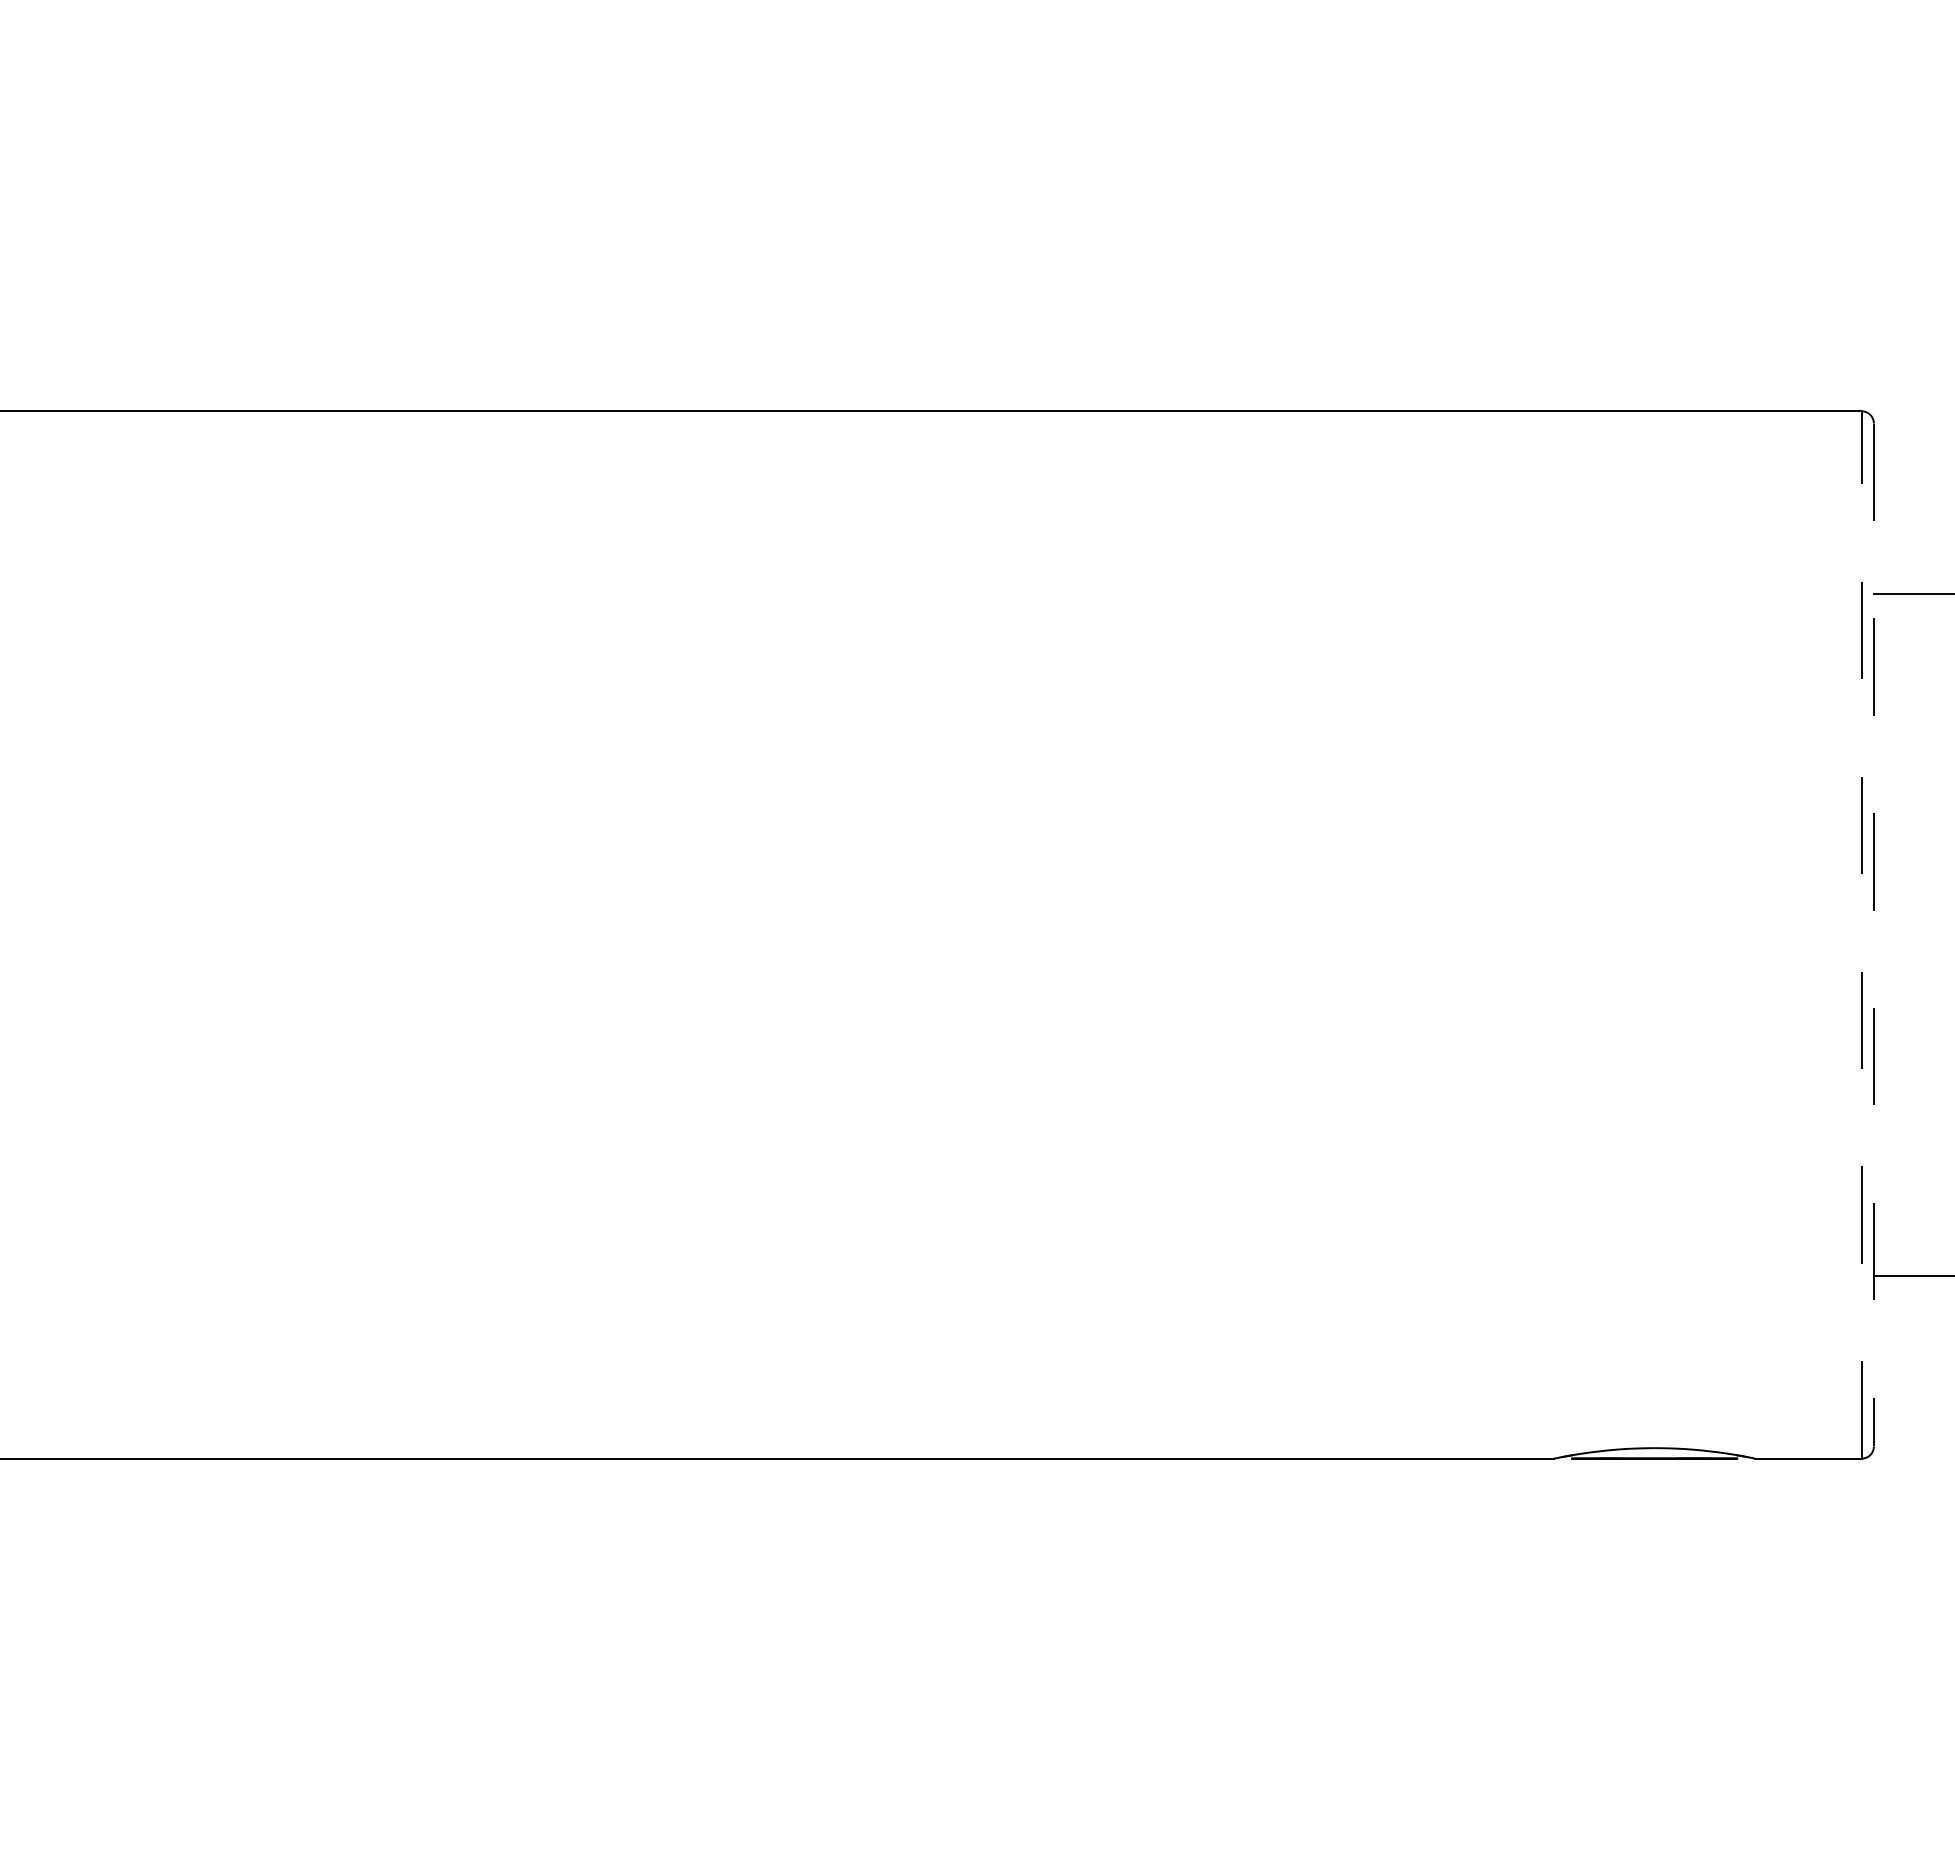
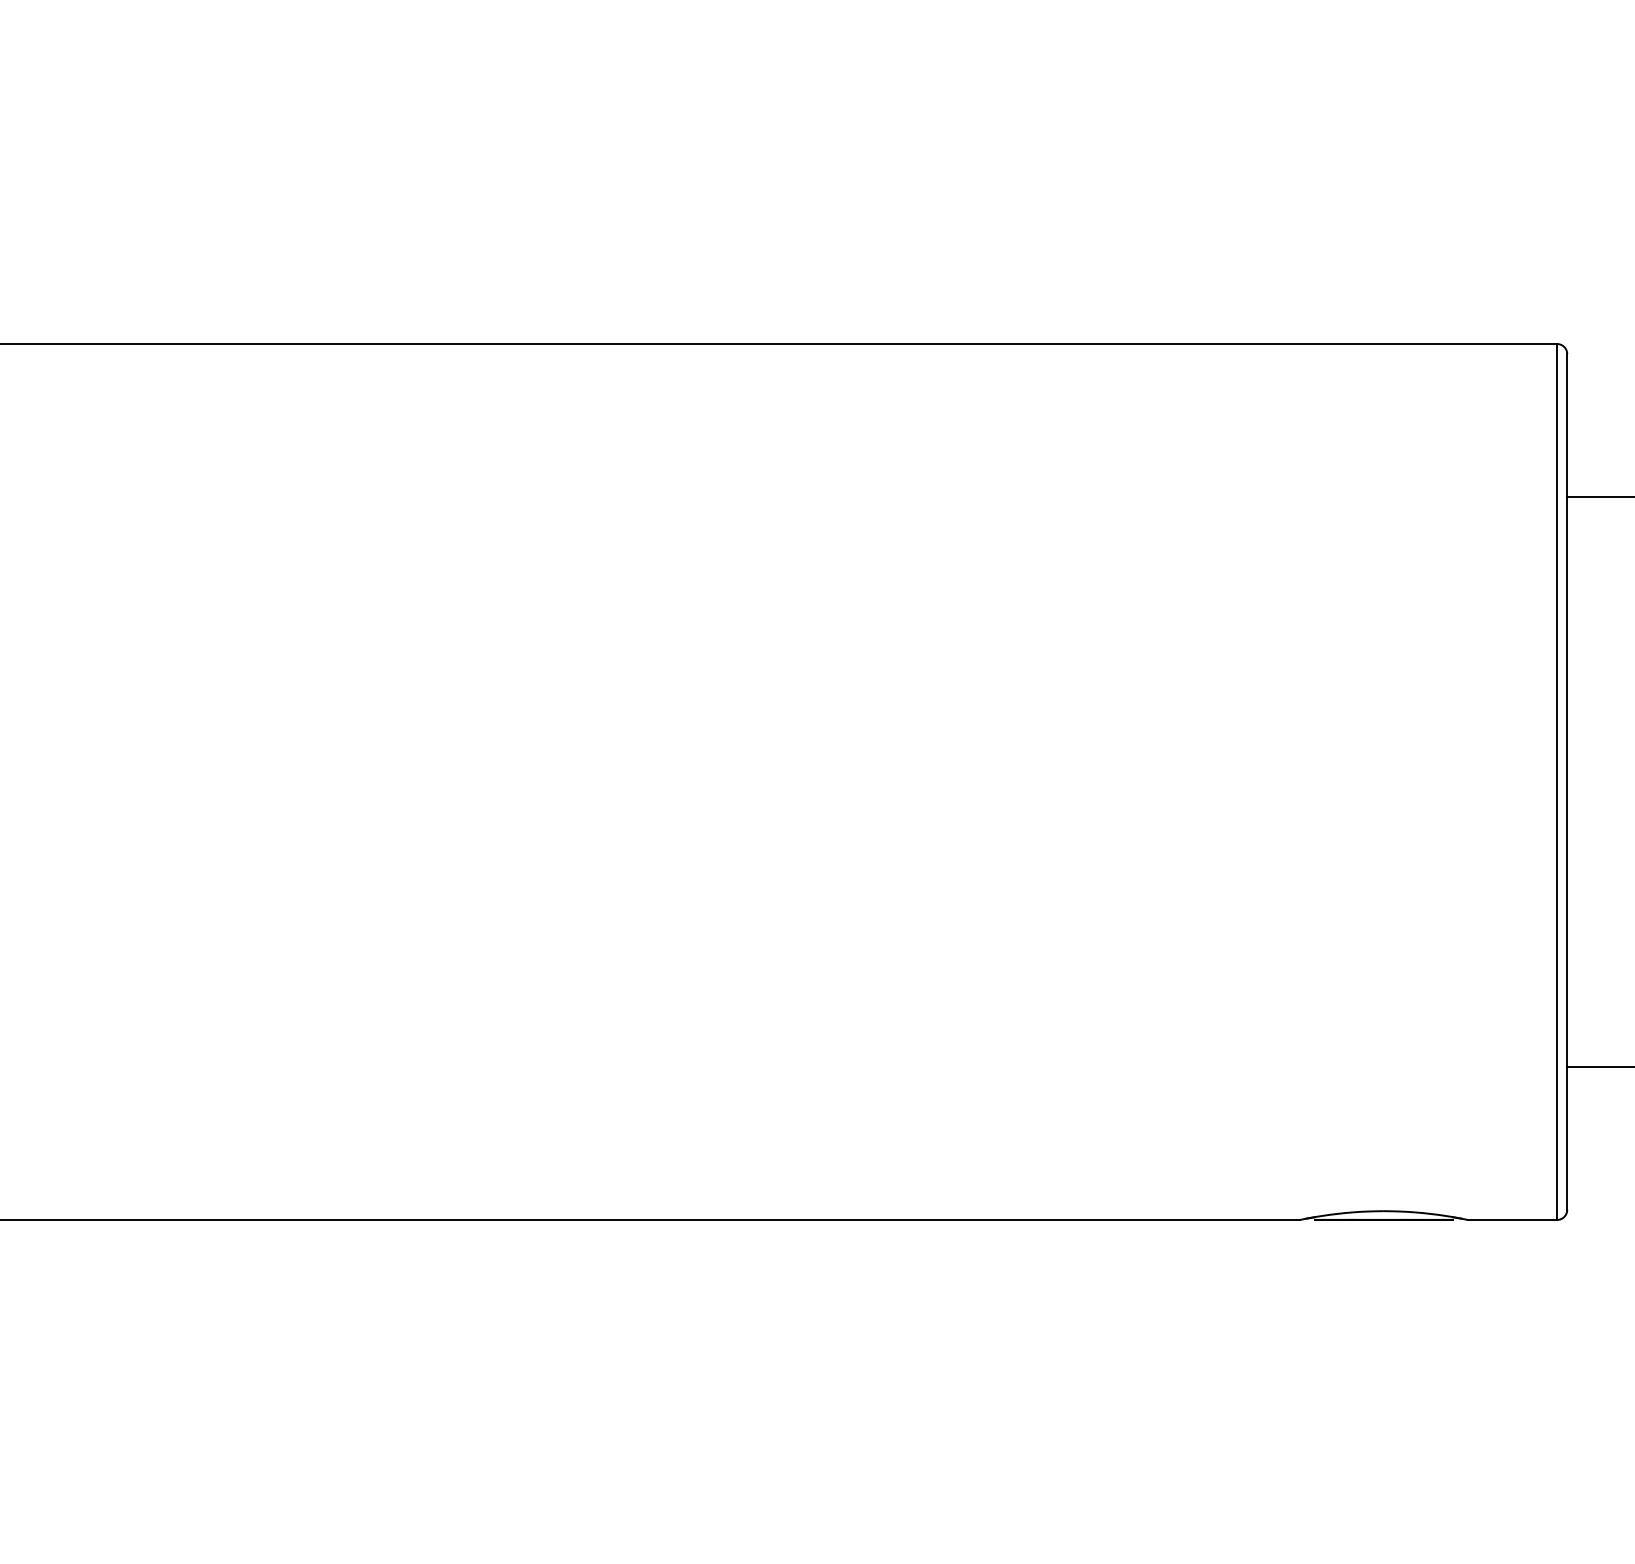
line: (1861, 935) -> (1556, 782), dashed -> solid
line: (1873, 935) -> (1566, 782), dashed -> solid

